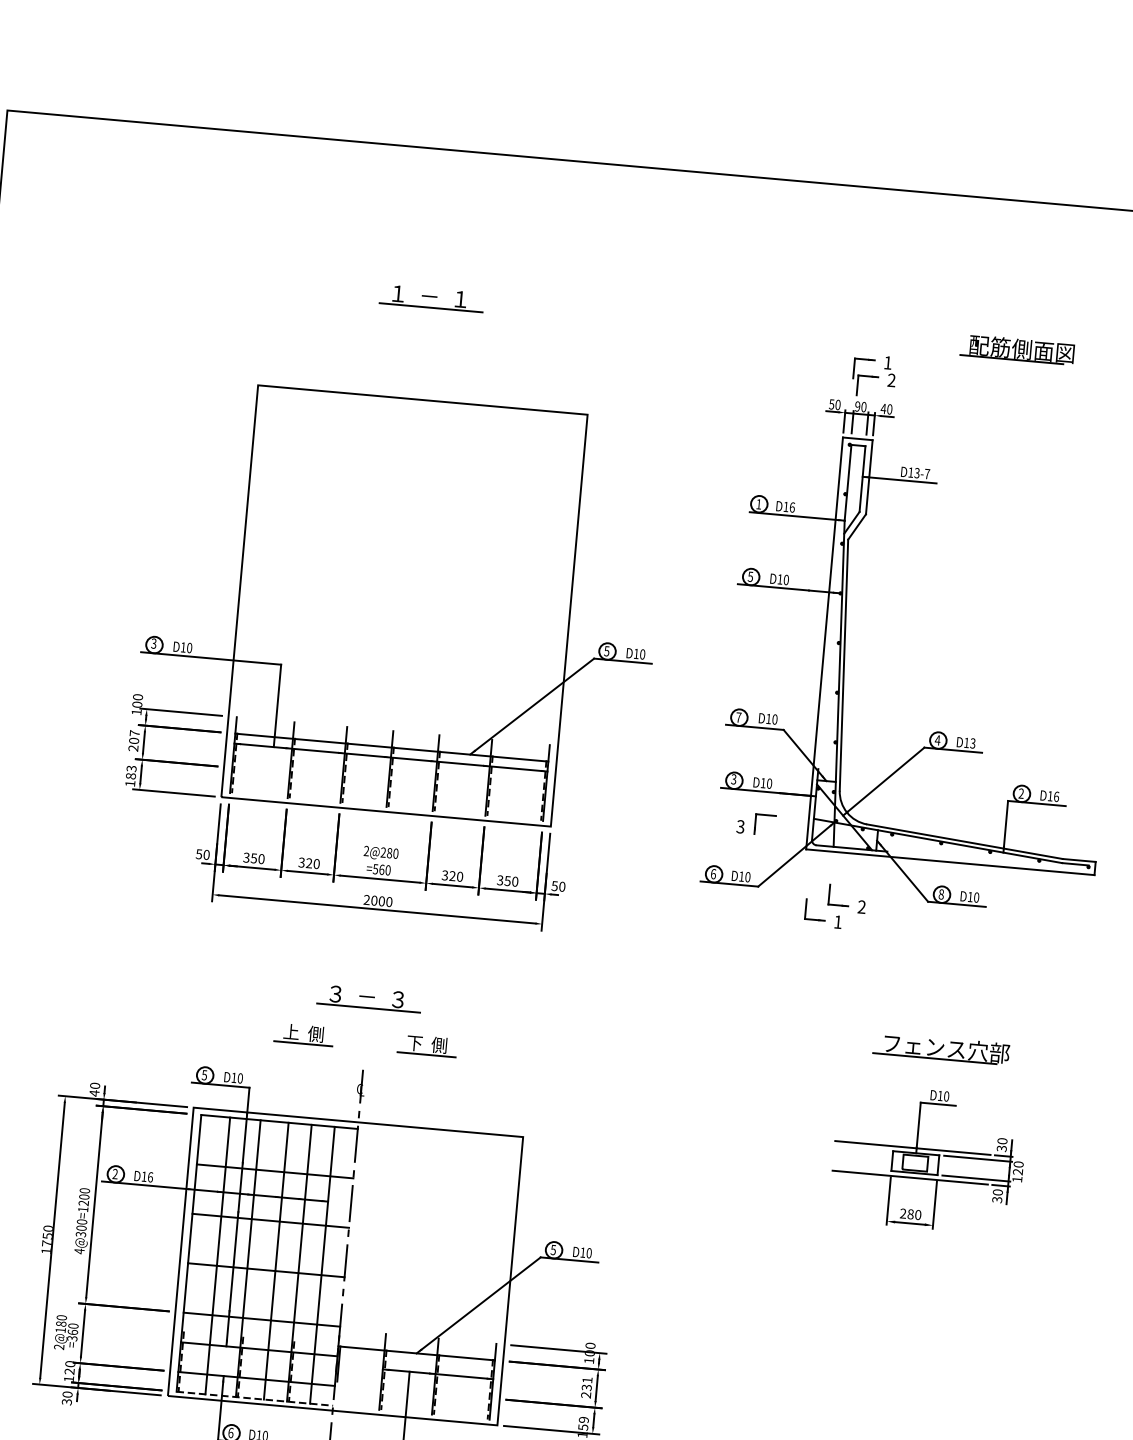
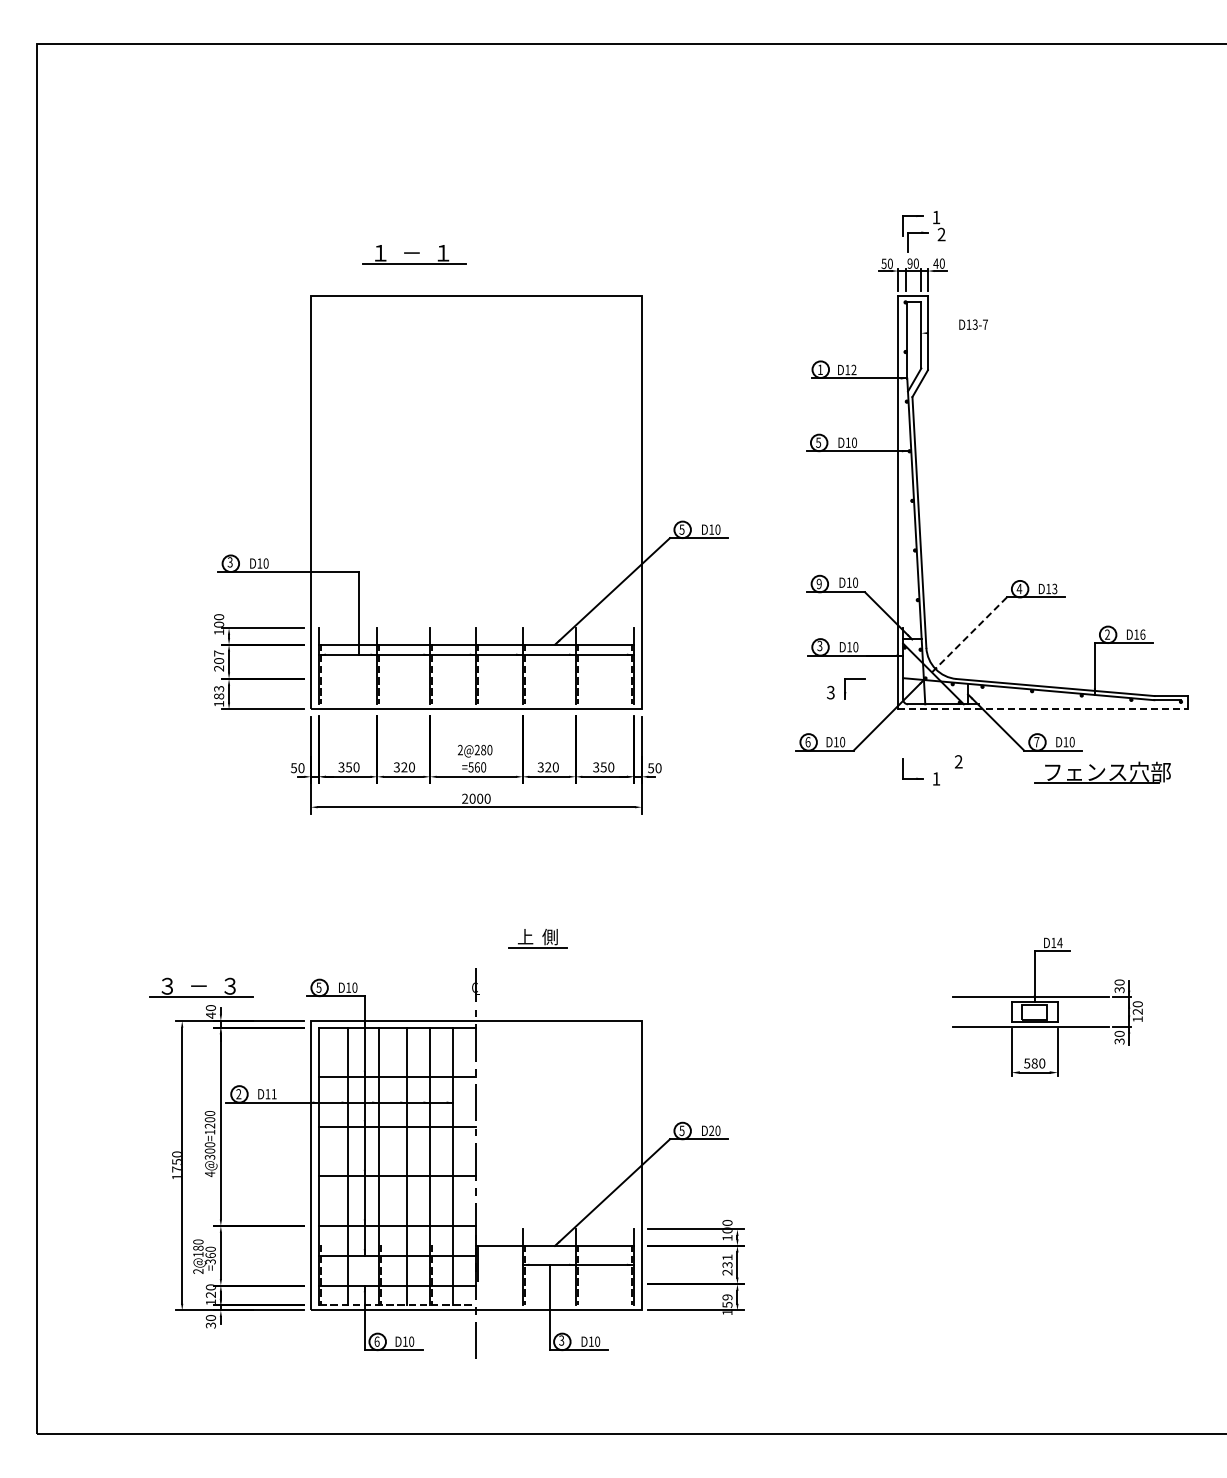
part: (432, 298) -> (414, 254), moved
part: (1017, 349) -> (1064, 192), removed
line: (899, 480) -> (958, 333), removed
text: (791, 506) -> (853, 369), D16 -> D12
text: (738, 717) -> (818, 583), 7 -> 9
line: (883, 781) -> (969, 634), solid -> dashed
line: (949, 862) -> (1042, 709), solid -> dashed
part: (829, 894) -> (925, 752), removed
text: (941, 894) -> (1036, 742), 8 -> 7
part: (369, 998) -> (201, 987), moved
part: (304, 1034) -> (414, 938), removed
text: (414, 1043) -> (525, 937), 下  側 -> 上  側
part: (941, 1048) -> (1102, 772), moved
text: (946, 1096) -> (1059, 942), D10 -> D14
line: (977, 1159) -> (1096, 1002), removed
text: (149, 1177) -> (273, 1094), D16 -> D11
line: (975, 1178) -> (1096, 1022), removed
text: (903, 1213) -> (1027, 1063), 280 -> 580
text: (582, 1252) -> (711, 1130), D10 -> D20

